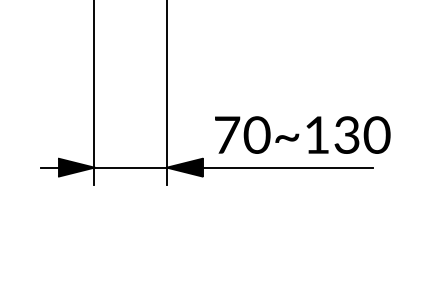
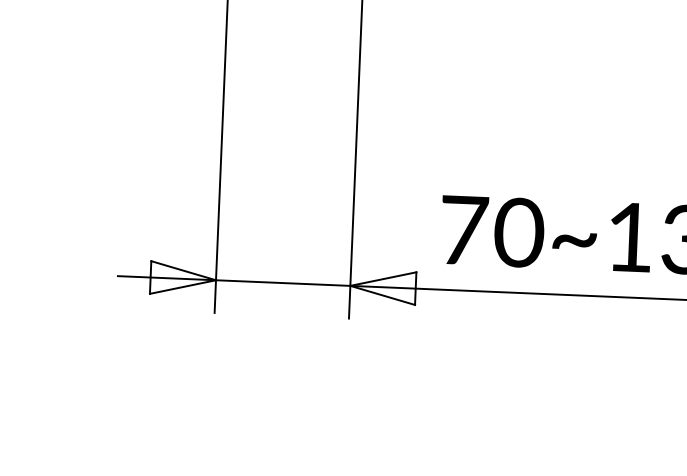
fill: (76, 167) -> (182, 278), removed
fill: (184, 167) -> (382, 286), removed

